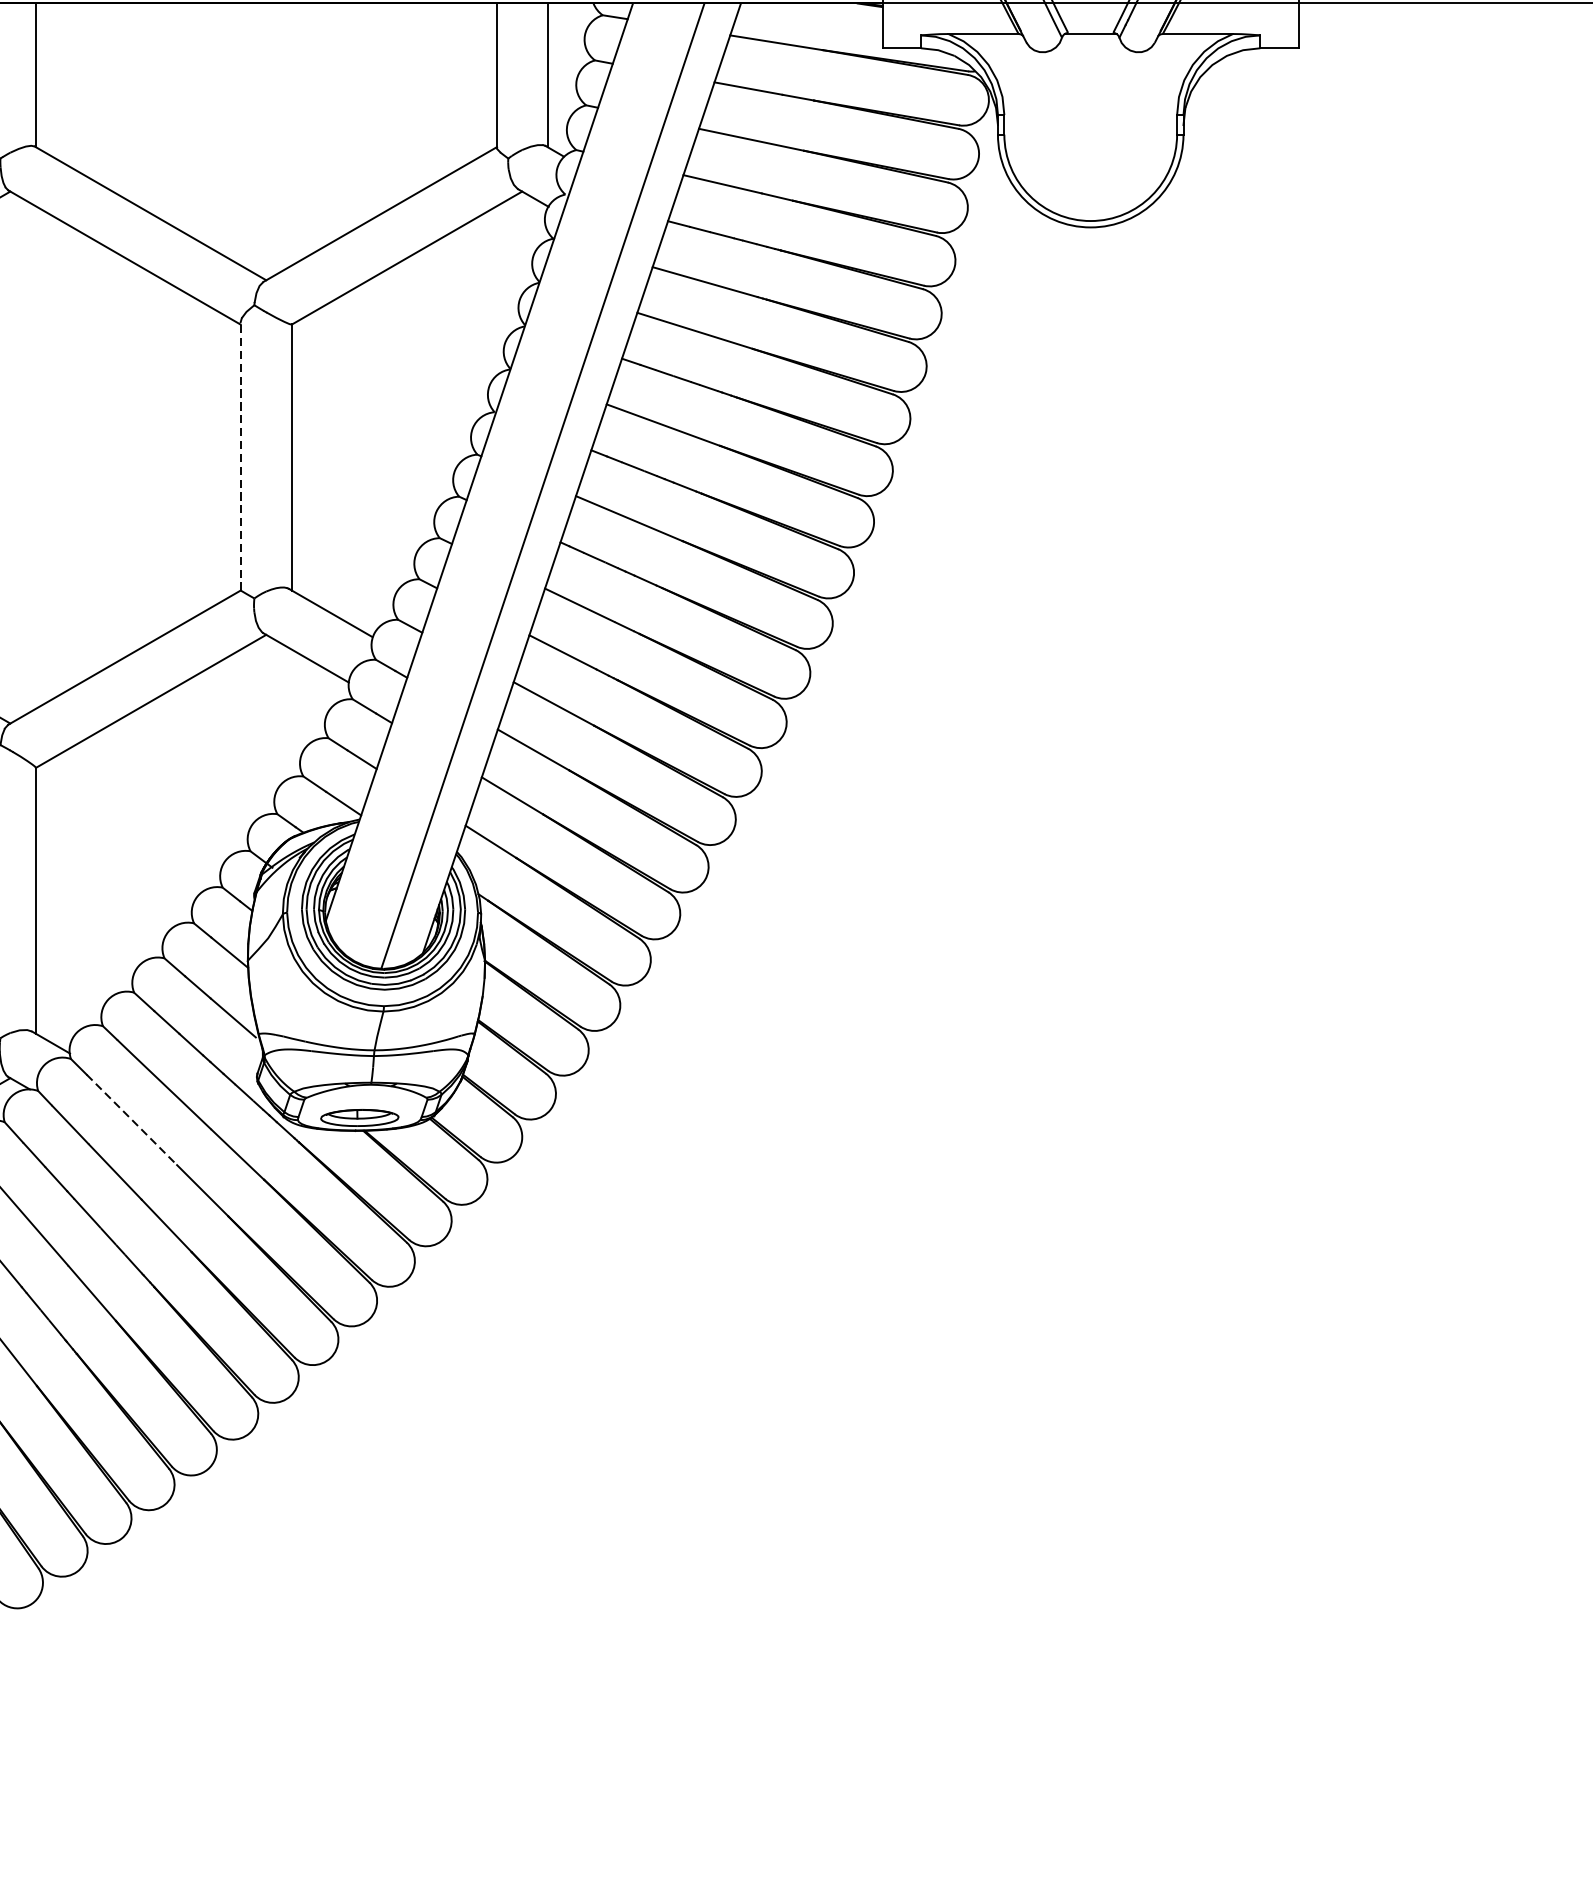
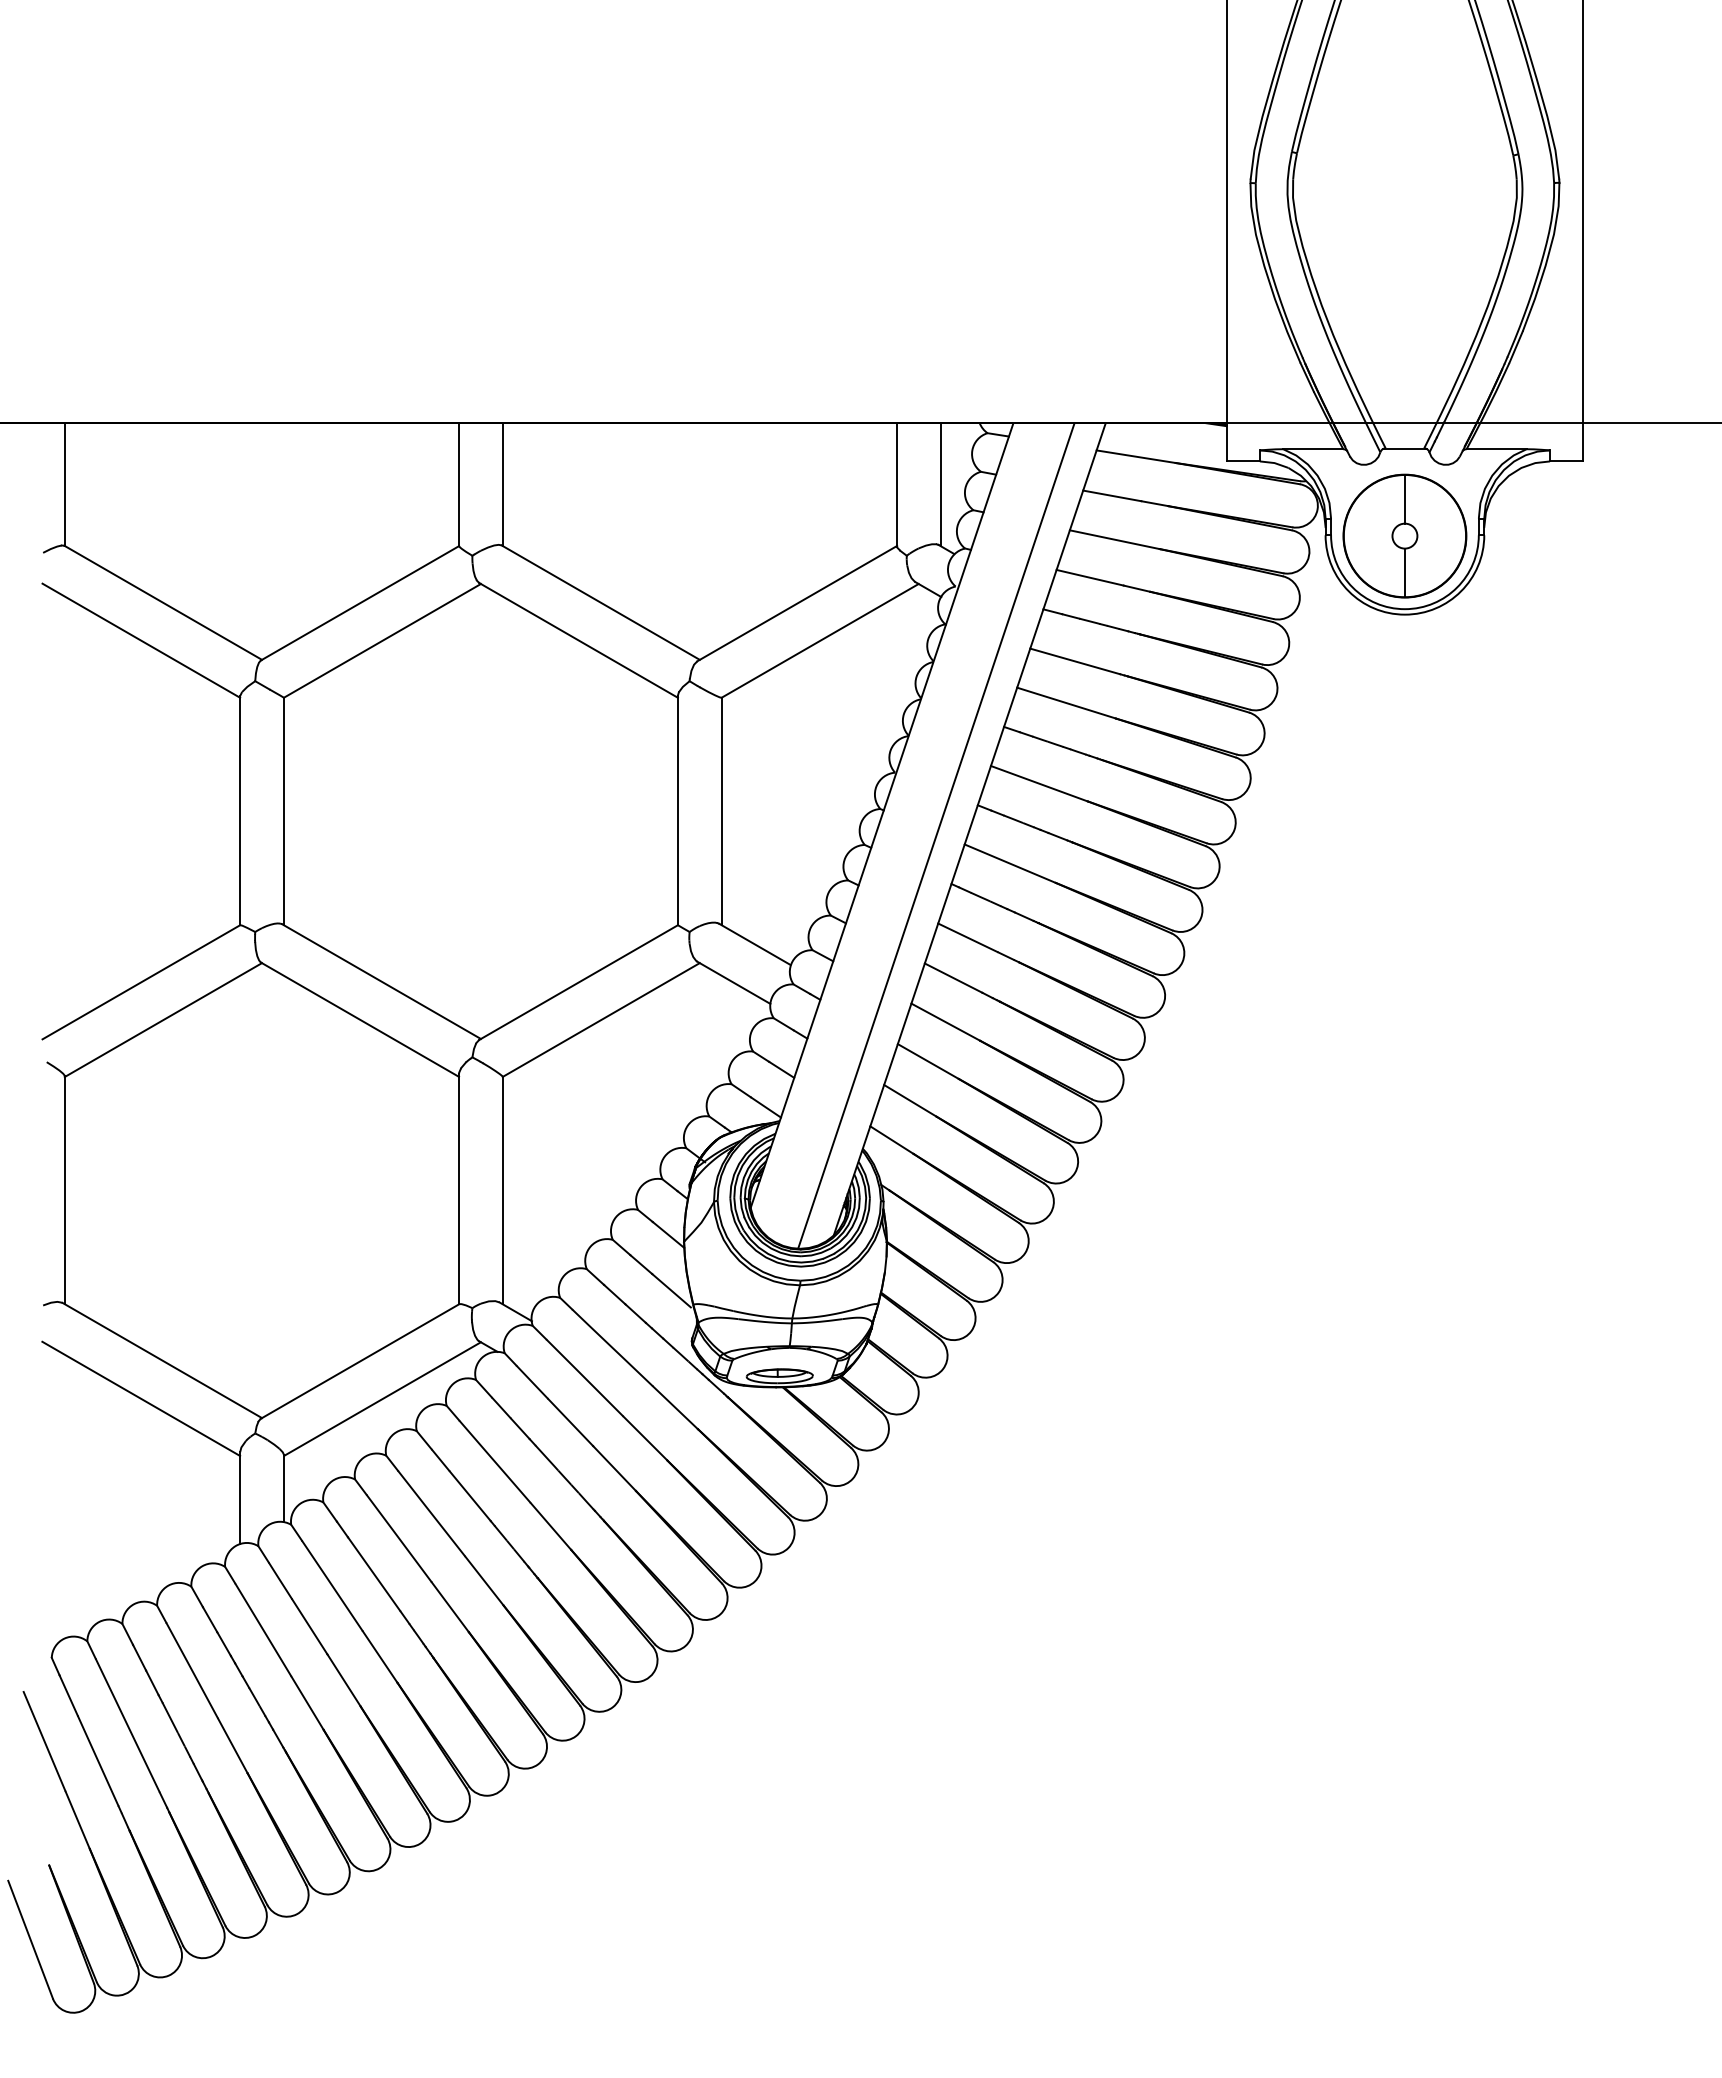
part: (1090, 134) -> (1404, 535), added
line: (240, 456) -> (677, 810), dashed -> solid
line: (132, 1120) -> (585, 1378), dashed -> solid

